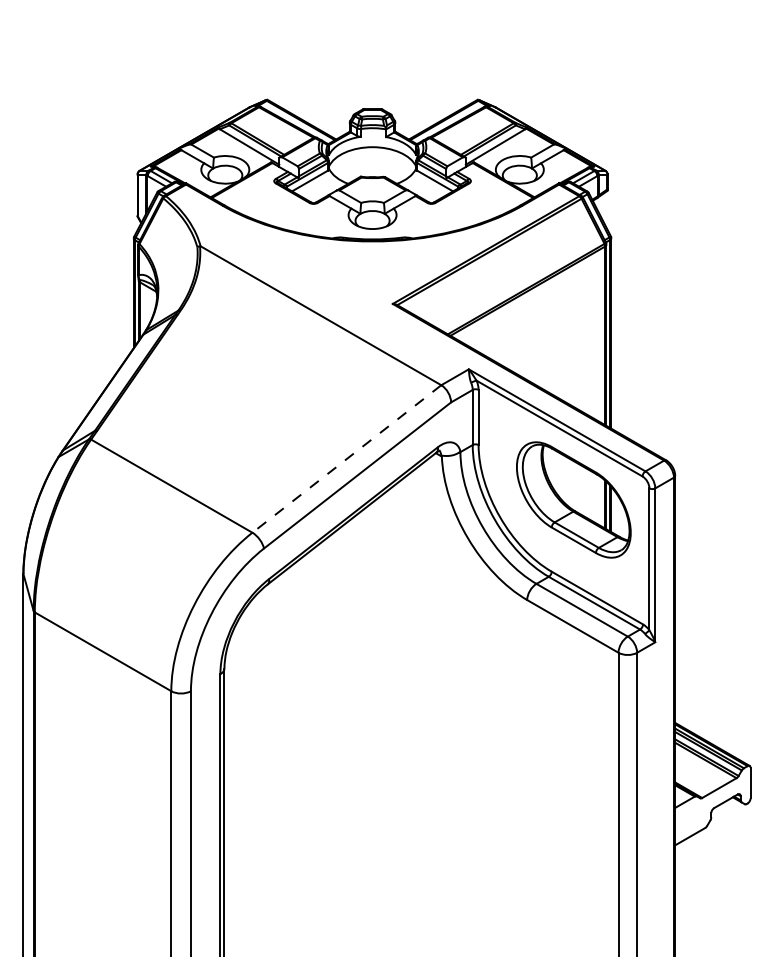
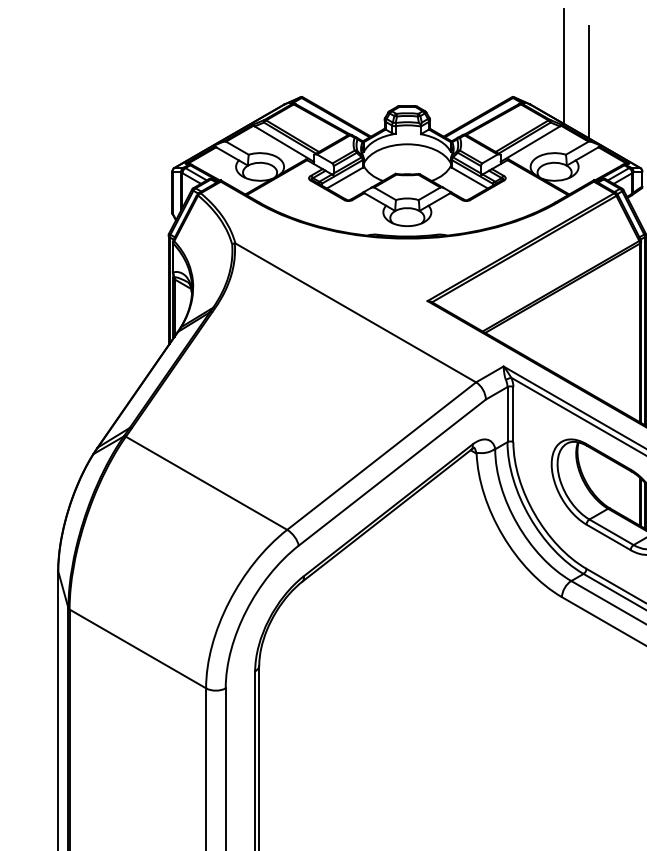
line: (529, 69) -> (564, 66), added
line: (554, 84) -> (589, 81), added
line: (346, 458) -> (381, 455), dashed -> solid

